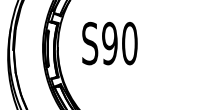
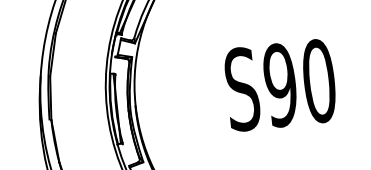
text: (109, 43) -> (279, 85), moved

